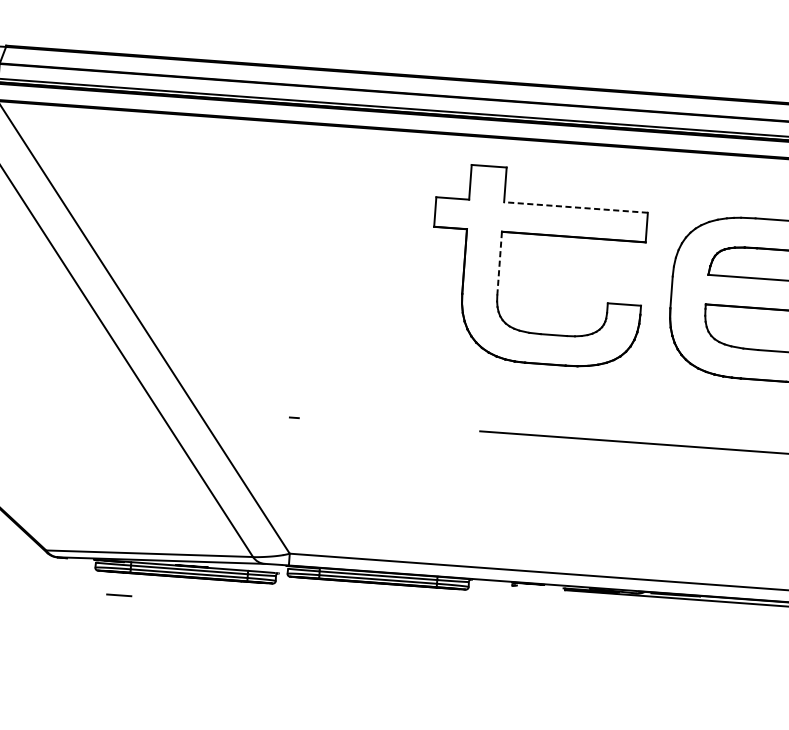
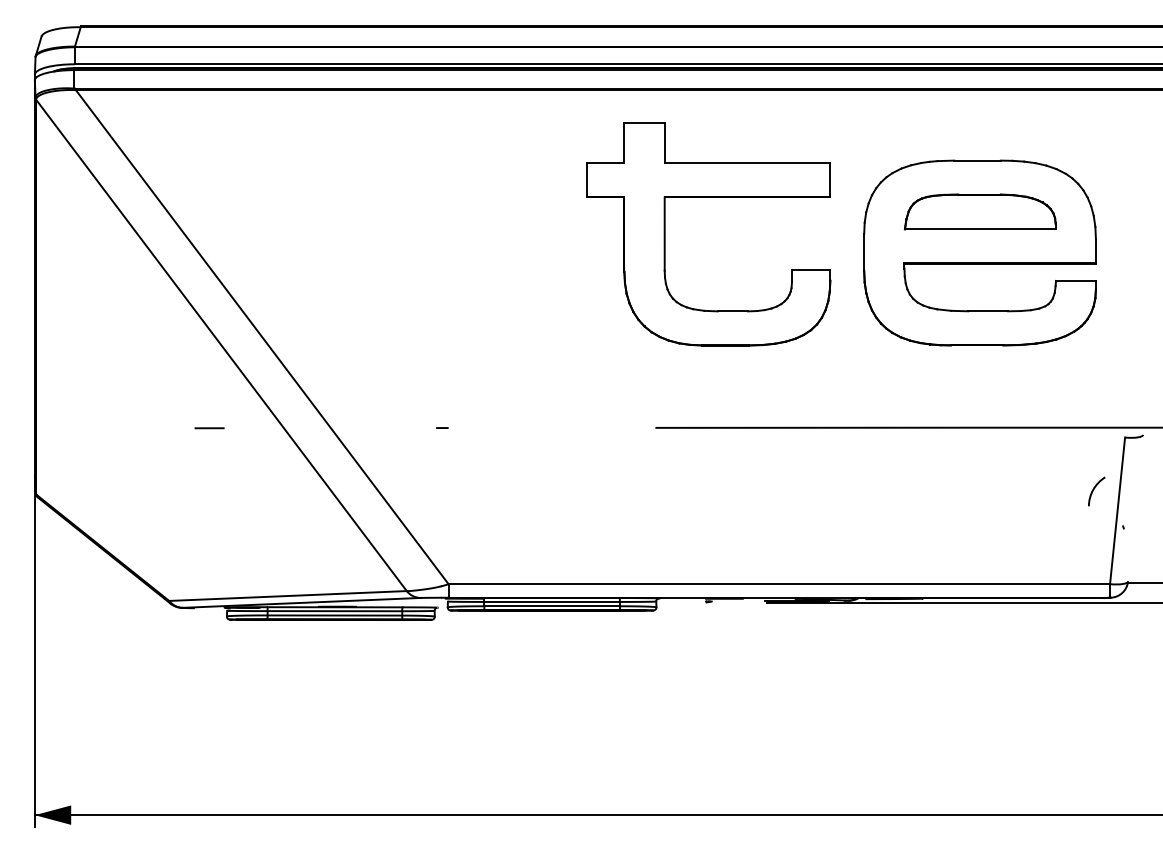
line: (575, 207) -> (747, 163), dashed -> solid
line: (499, 264) -> (664, 234), dashed -> solid
line: (119, 595) -> (209, 428), moved

